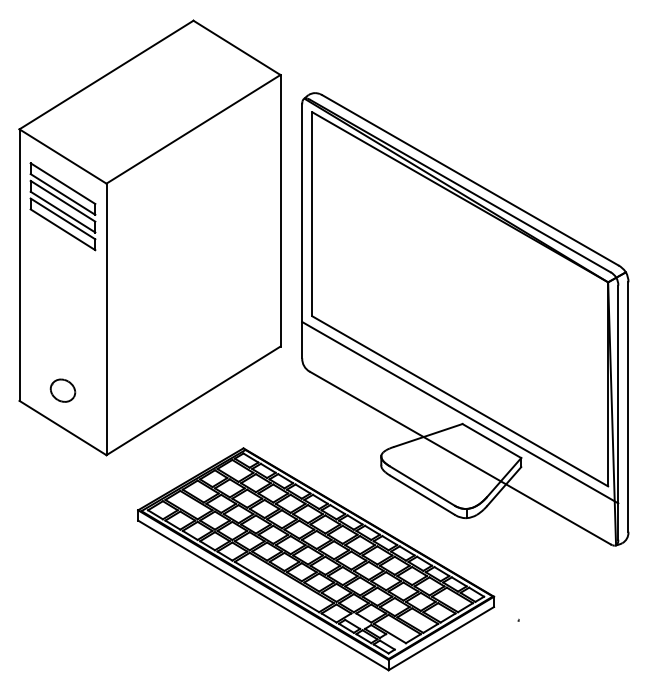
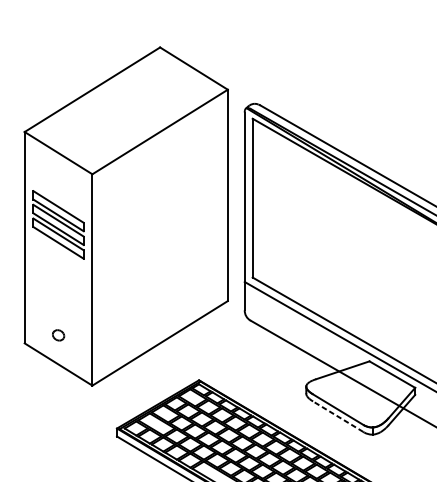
part: (62, 206) -> (58, 224), moved
part: (62, 390) -> (58, 335), size x0.6
line: (422, 495) -> (338, 417), solid -> dashed

